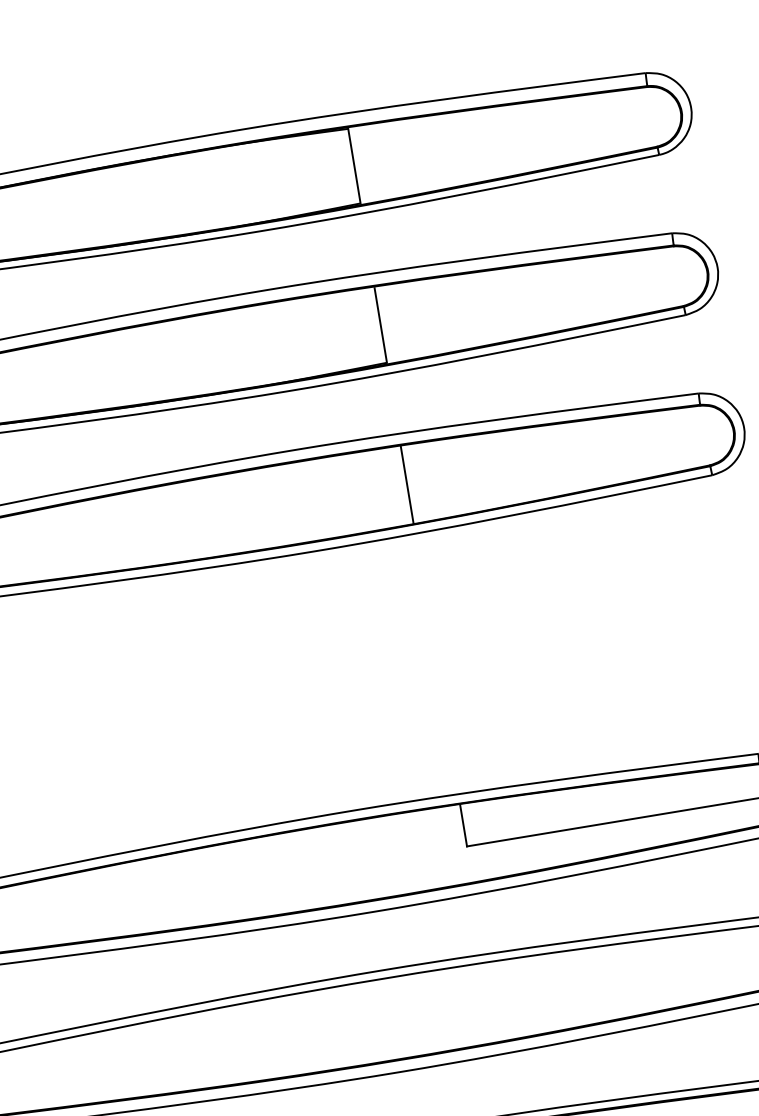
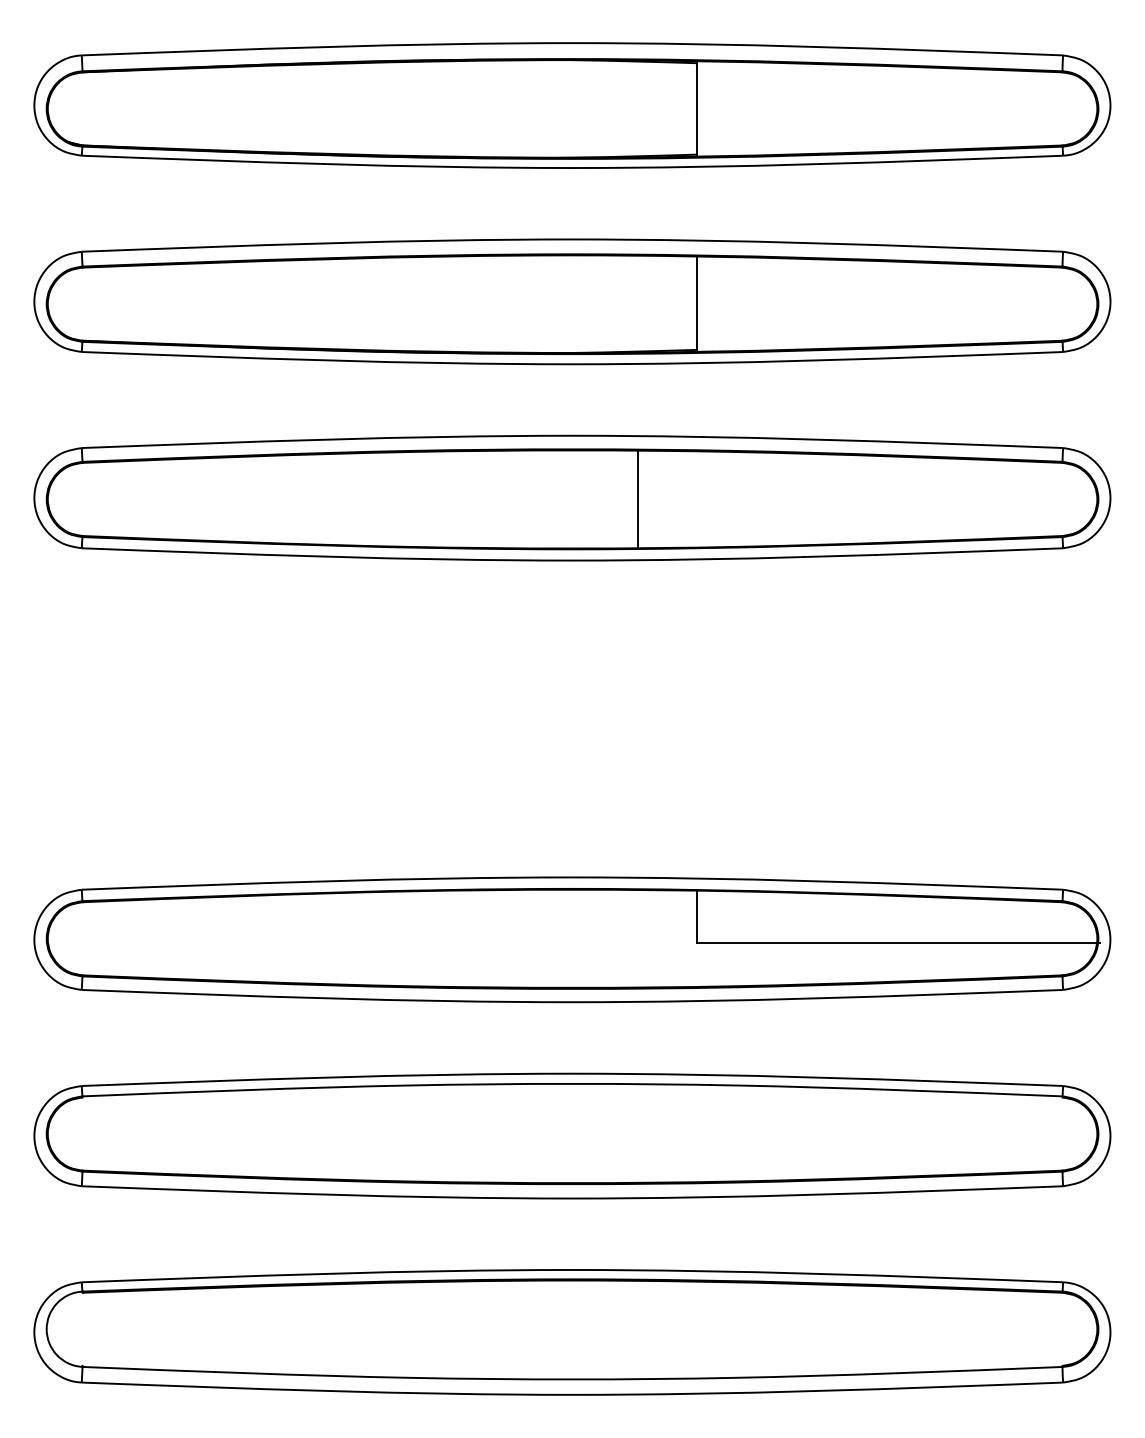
line: (407, 484) -> (638, 498), moved

